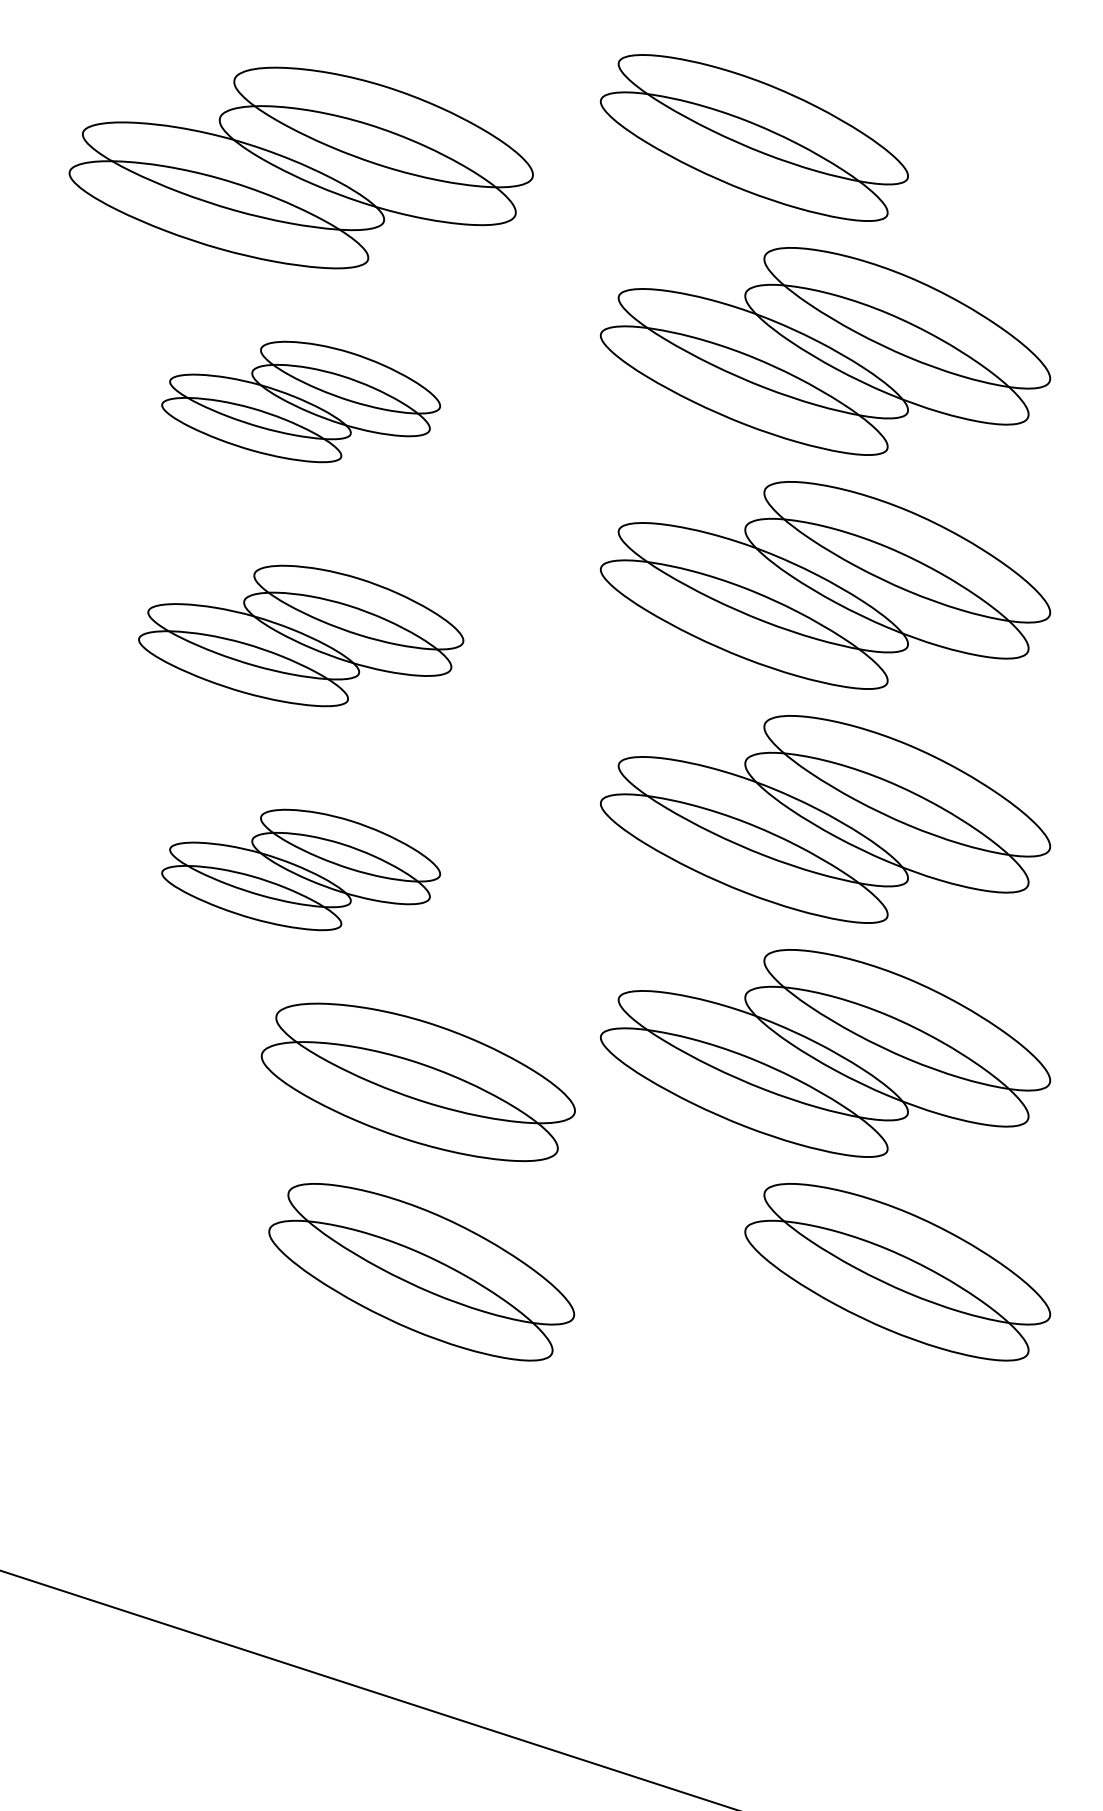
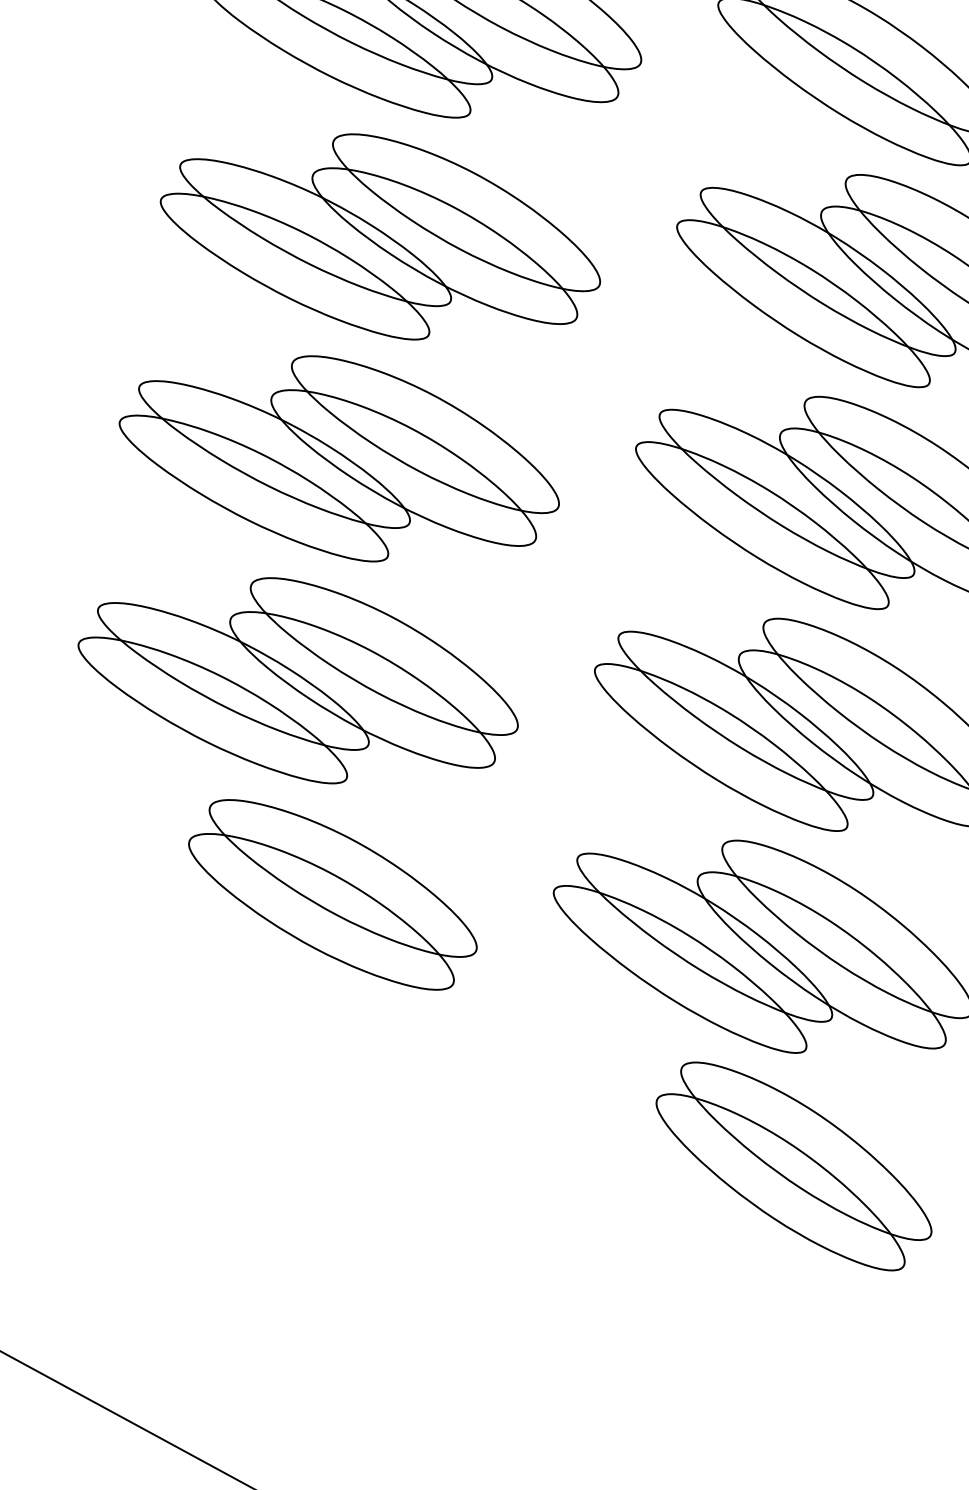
part: (300, 401) -> (380, 235), size x1.67
part: (300, 635) -> (339, 457), size x1.43
part: (300, 869) -> (298, 679), size x1.67
part: (417, 1081) -> (332, 893), moved
part: (421, 1272) -> (342, 1082), removed

